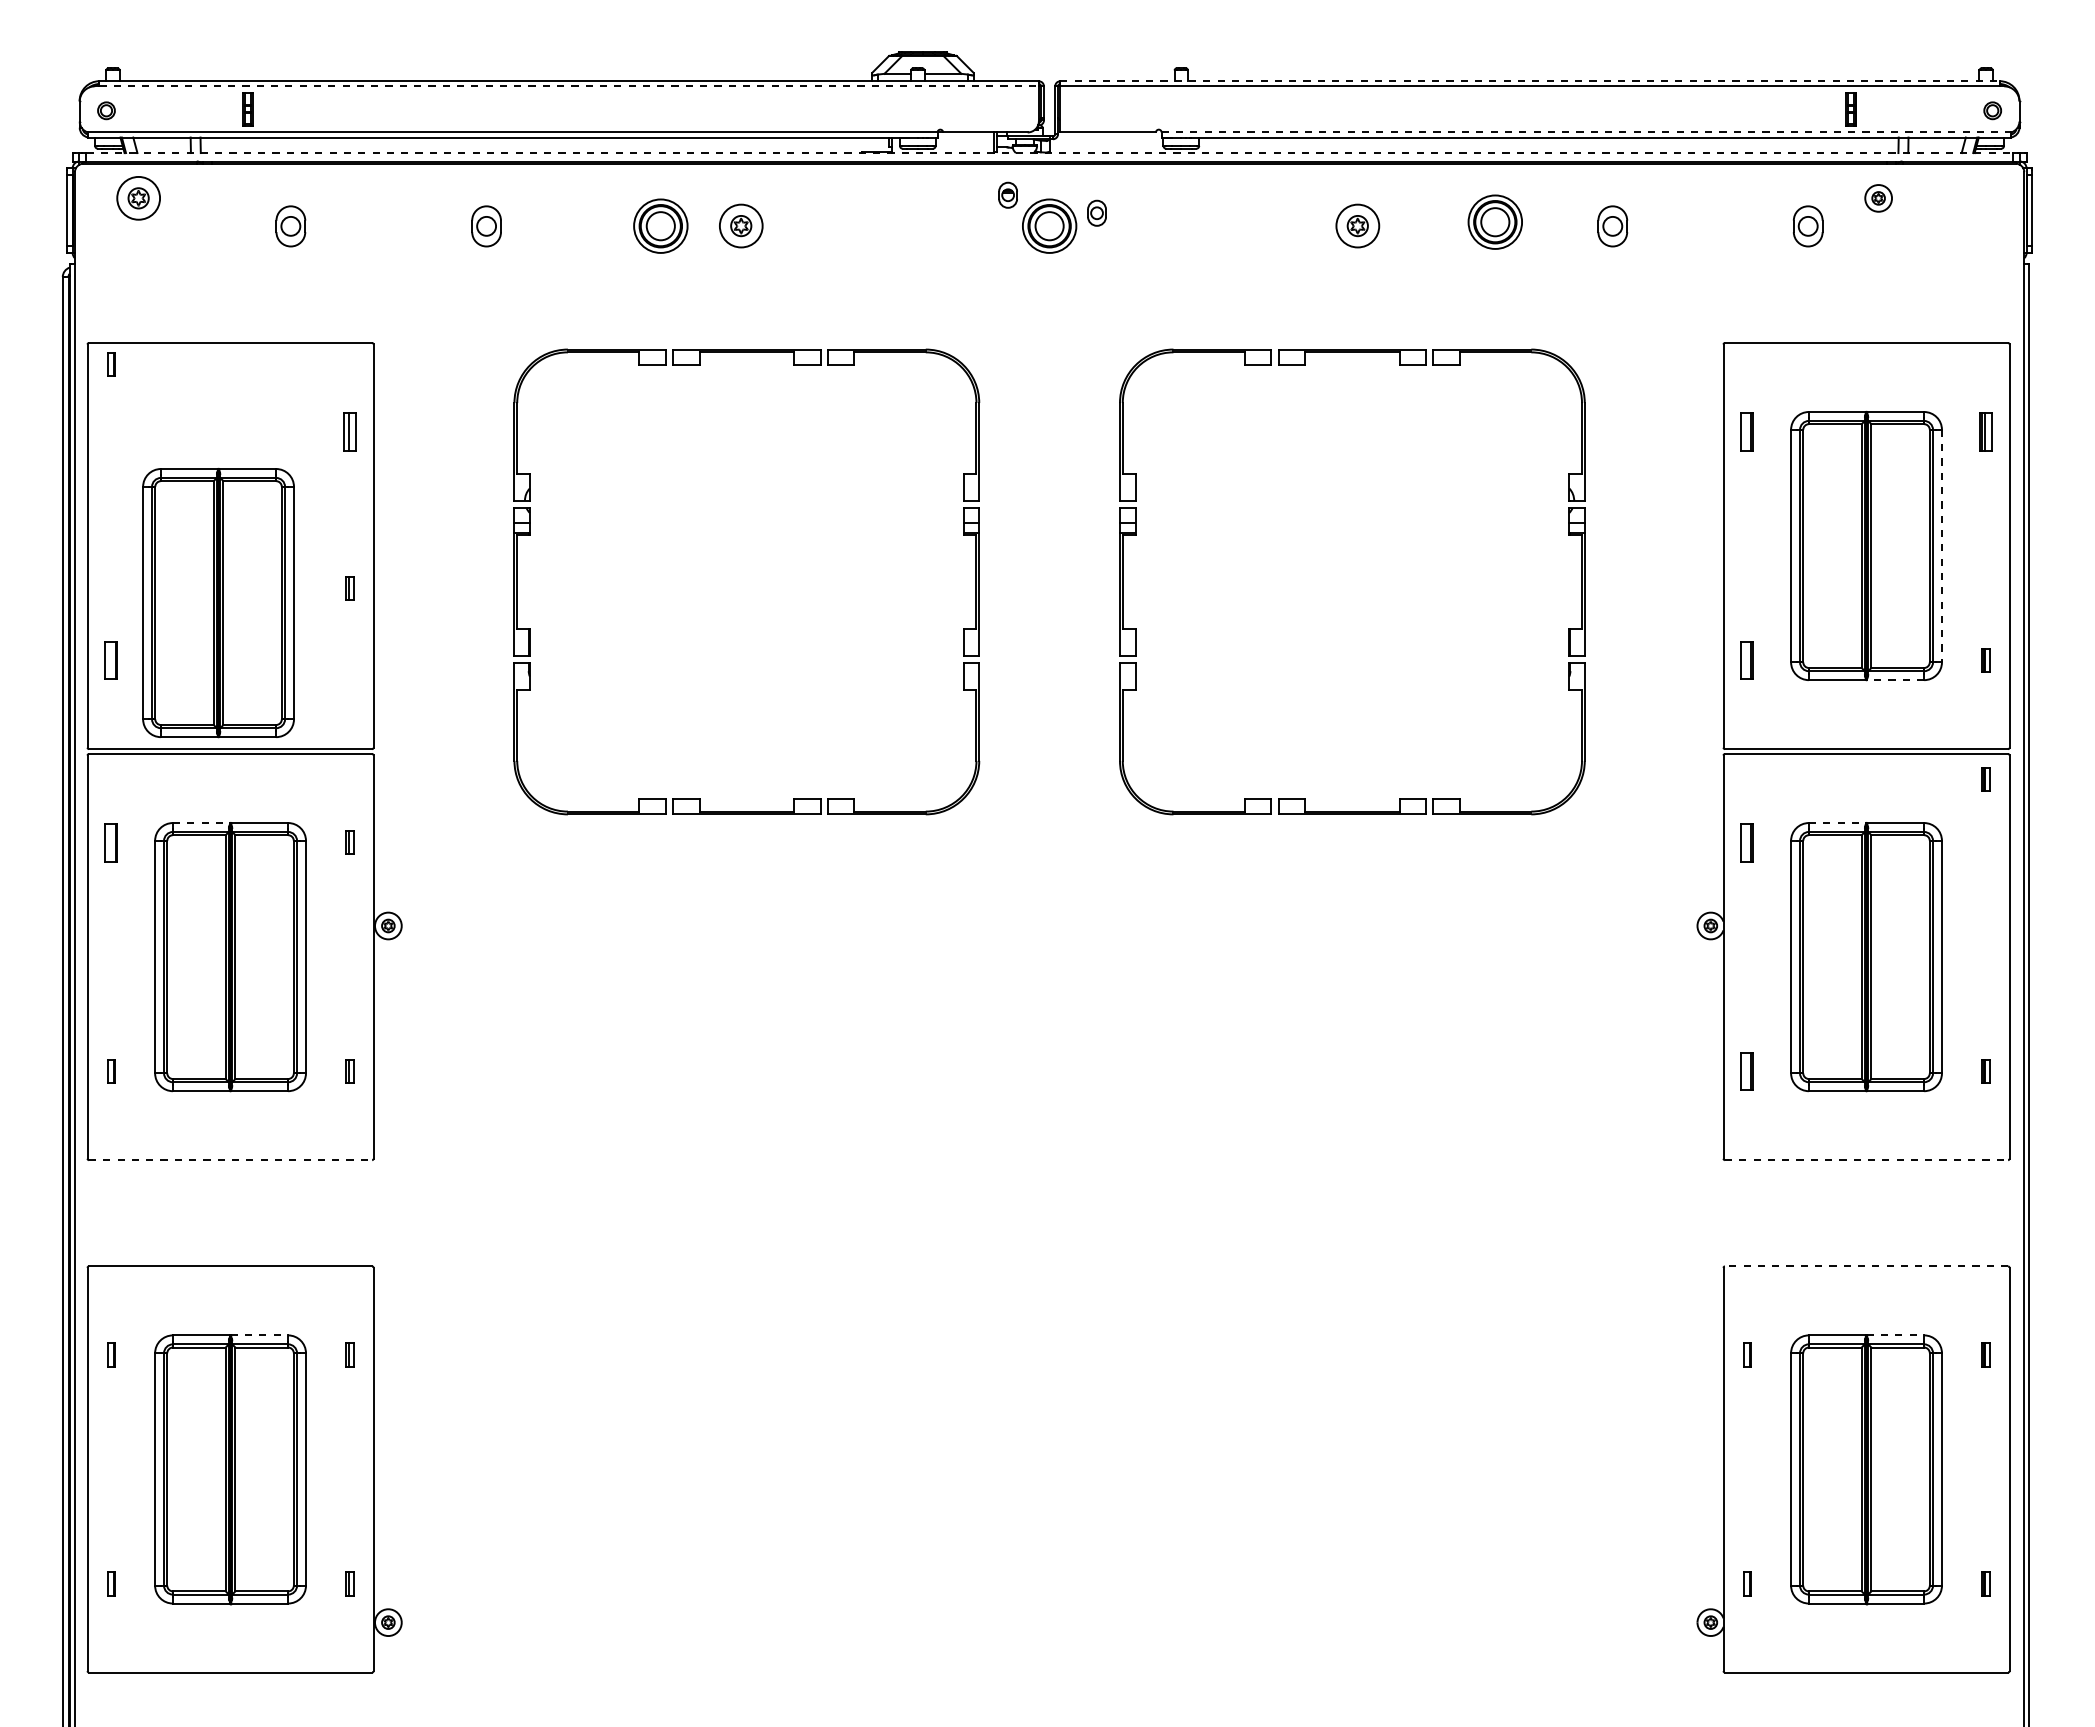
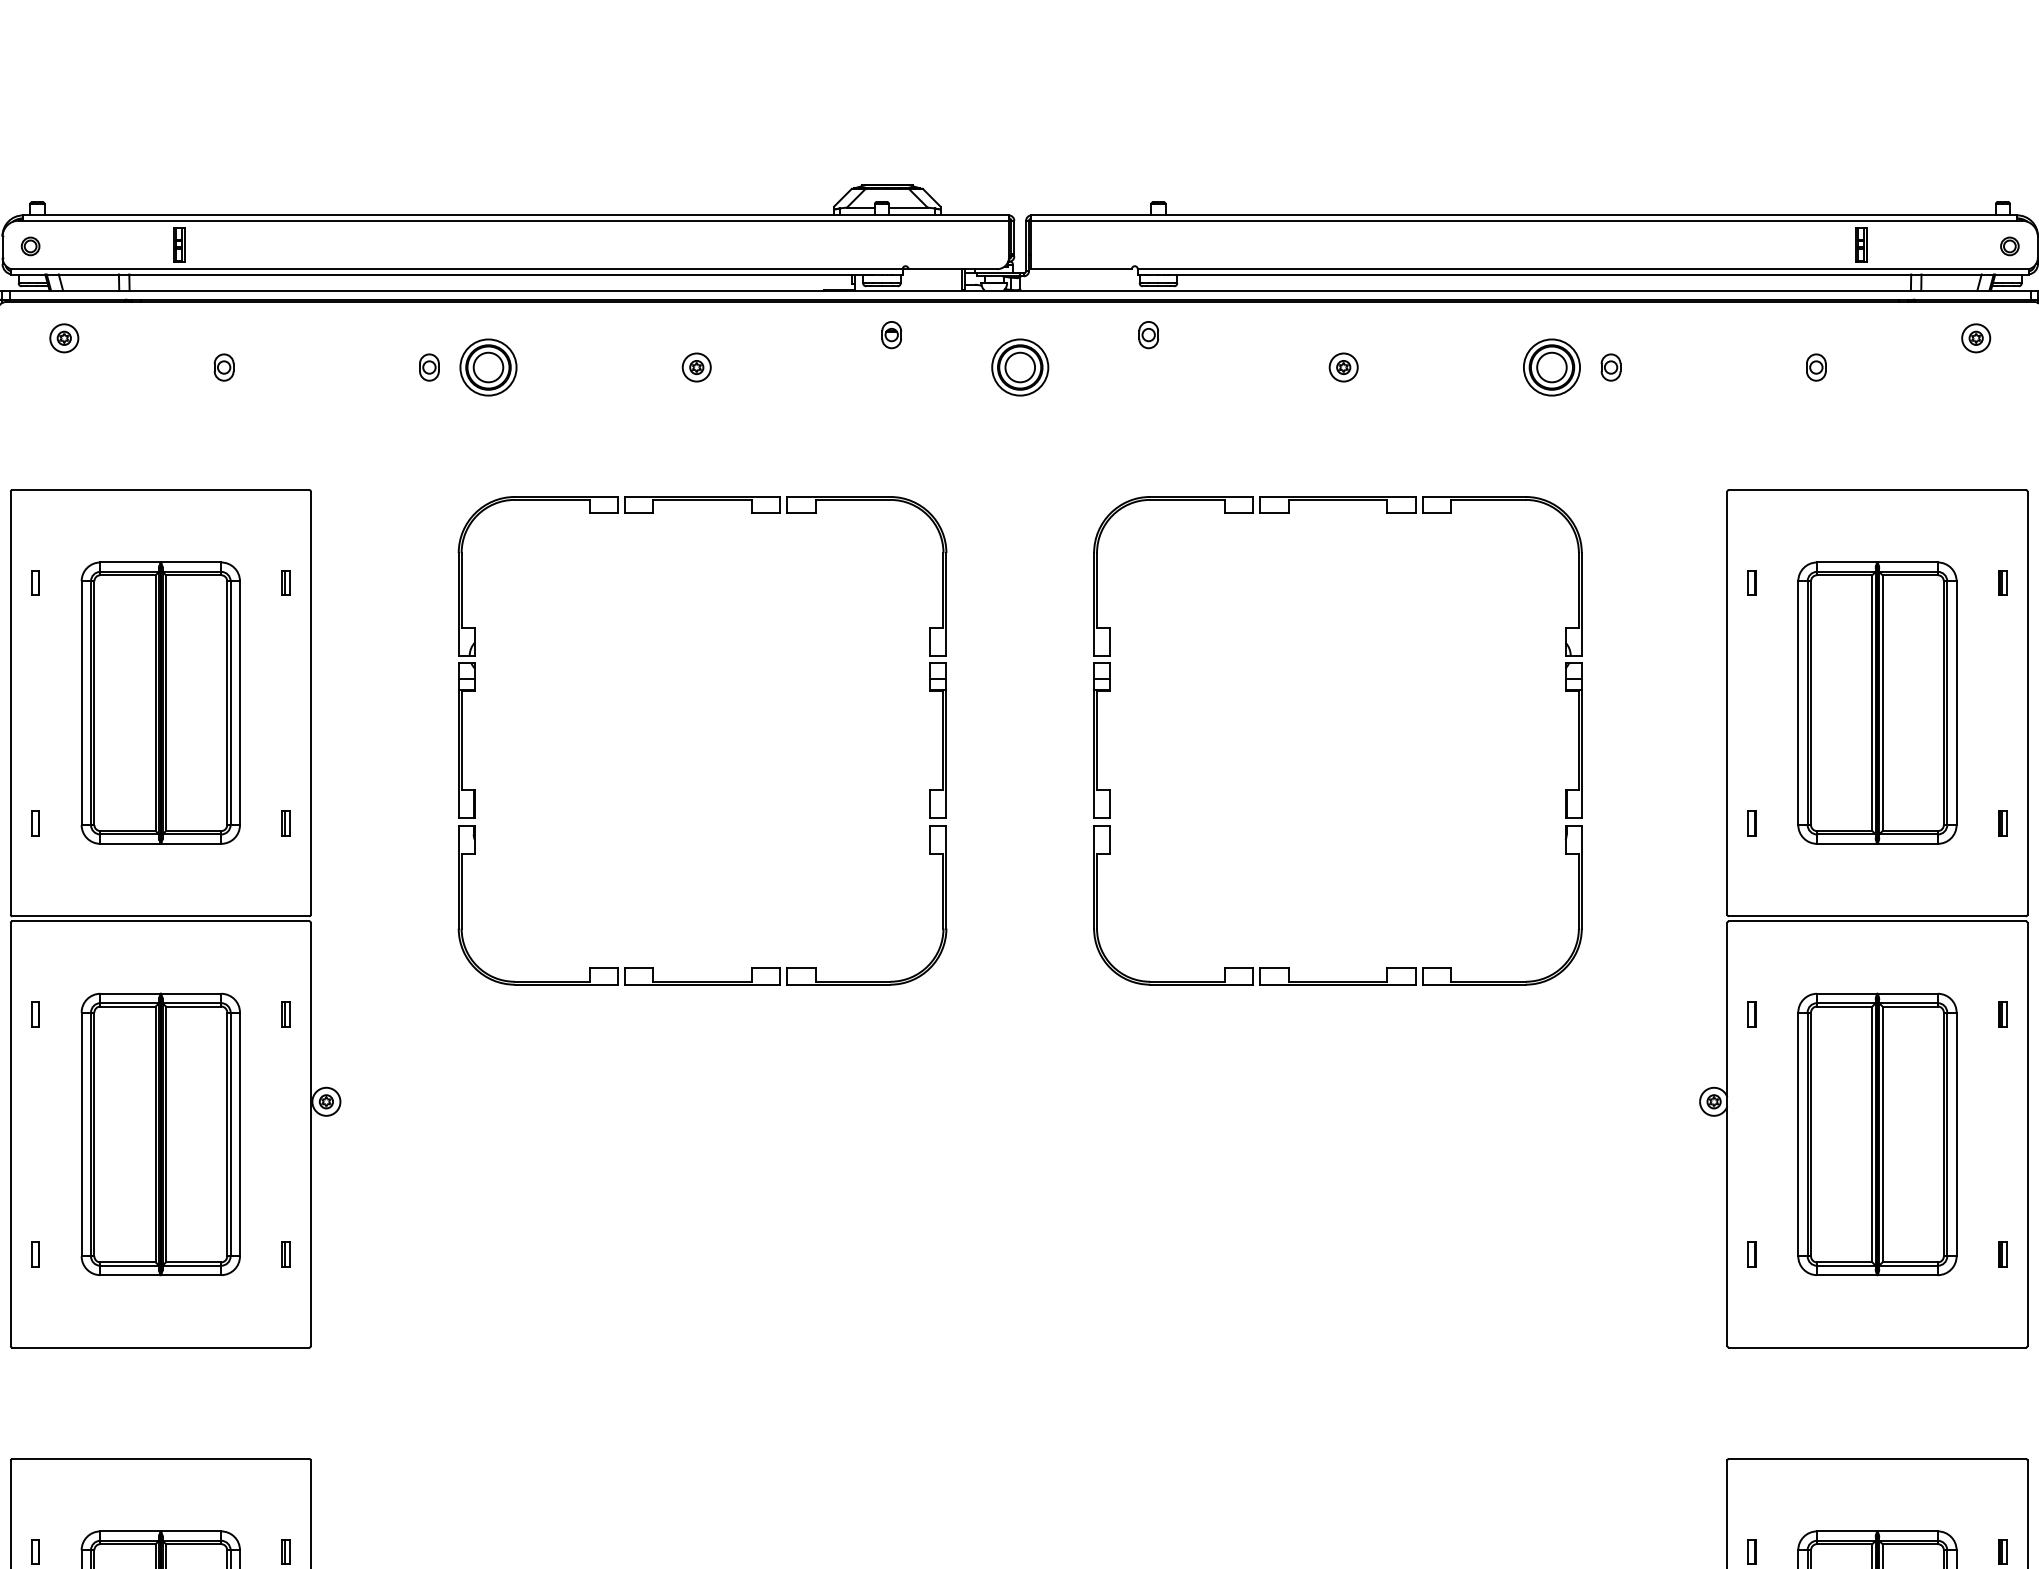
line: (1530, 81) -> (1524, 215), dashed -> solid
line: (569, 86) -> (516, 220), dashed -> solid
line: (1586, 132) -> (1583, 269), dashed -> solid
line: (1050, 153) -> (1021, 291), dashed -> solid
part: (1007, 194) -> (891, 334), moved
part: (138, 198) -> (64, 338), size x0.62
part: (1878, 198) -> (1976, 338), moved
part: (1096, 212) -> (1148, 334), moved
part: (1494, 221) -> (1551, 366), moved
part: (290, 225) -> (223, 366), size x0.62
part: (486, 225) -> (429, 366), size x0.62
part: (660, 225) -> (488, 366), moved
part: (1612, 225) -> (1610, 366), size x0.62
part: (1808, 225) -> (1816, 366), size x0.62
part: (741, 226) -> (696, 367), size x0.62
part: (1357, 226) -> (1343, 367), size x0.62
part: (111, 364) -> (35, 582), moved
part: (349, 431) -> (285, 582), size x0.62
part: (1747, 431) -> (1752, 582), size x0.62
part: (1985, 431) -> (2002, 582), size x0.62
line: (1941, 546) -> (1956, 703), dashed -> solid
part: (349, 588) -> (285, 823), moved
part: (218, 603) -> (160, 703), moved
part: (111, 660) -> (35, 823), size x0.62
part: (1747, 660) -> (1752, 823), size x0.62
line: (1895, 680) -> (1907, 844), dashed -> solid
part: (1985, 779) -> (2002, 1014), moved
line: (201, 823) -> (130, 994), dashed -> solid
line: (1837, 823) -> (1846, 994), dashed -> solid
part: (111, 842) -> (35, 1014), size x0.62
part: (1747, 842) -> (1752, 1014), size x0.62
part: (1747, 1071) -> (1752, 1254), size x0.62
line: (230, 1160) -> (160, 1347), dashed -> solid
line: (1866, 1160) -> (1877, 1347), dashed -> solid
line: (1866, 1266) -> (1877, 1459), dashed -> solid
line: (259, 1335) -> (191, 1531), dashed -> solid
line: (1895, 1335) -> (1907, 1531), dashed -> solid

